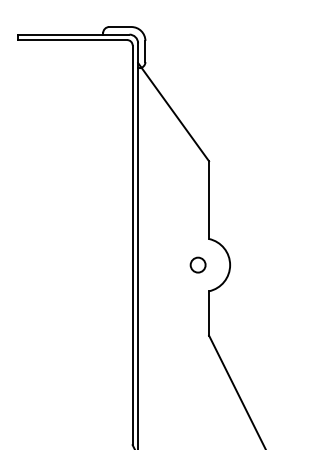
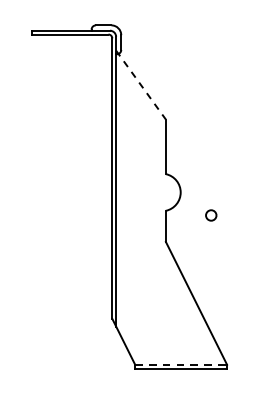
line: (174, 112) -> (141, 85), solid -> dashed
circle: (198, 265) -> (211, 215), moved

